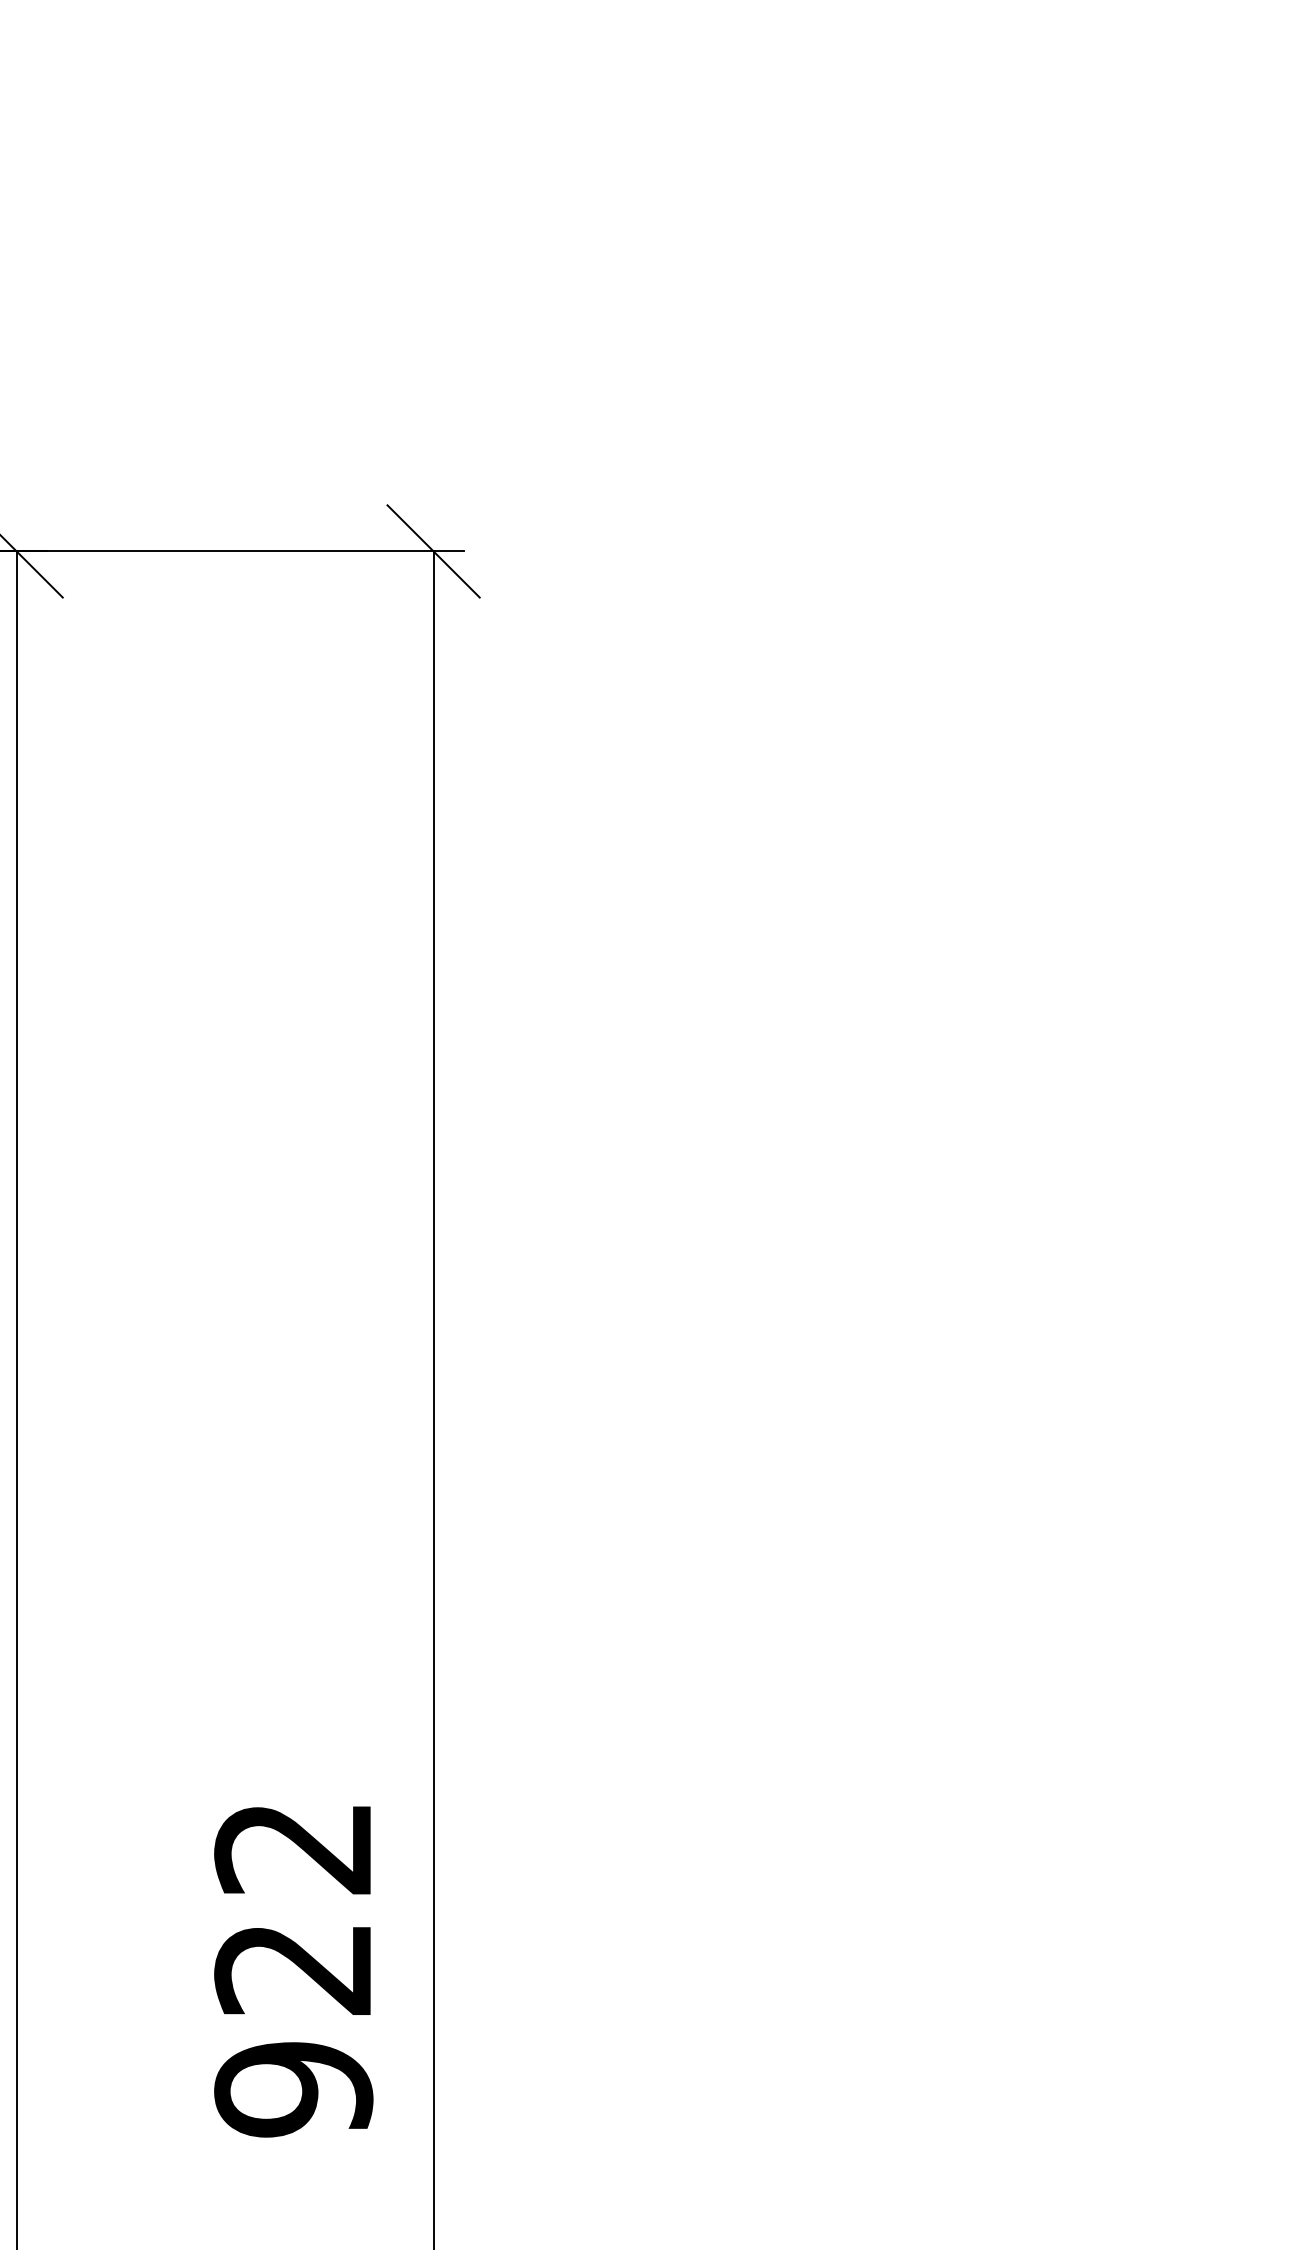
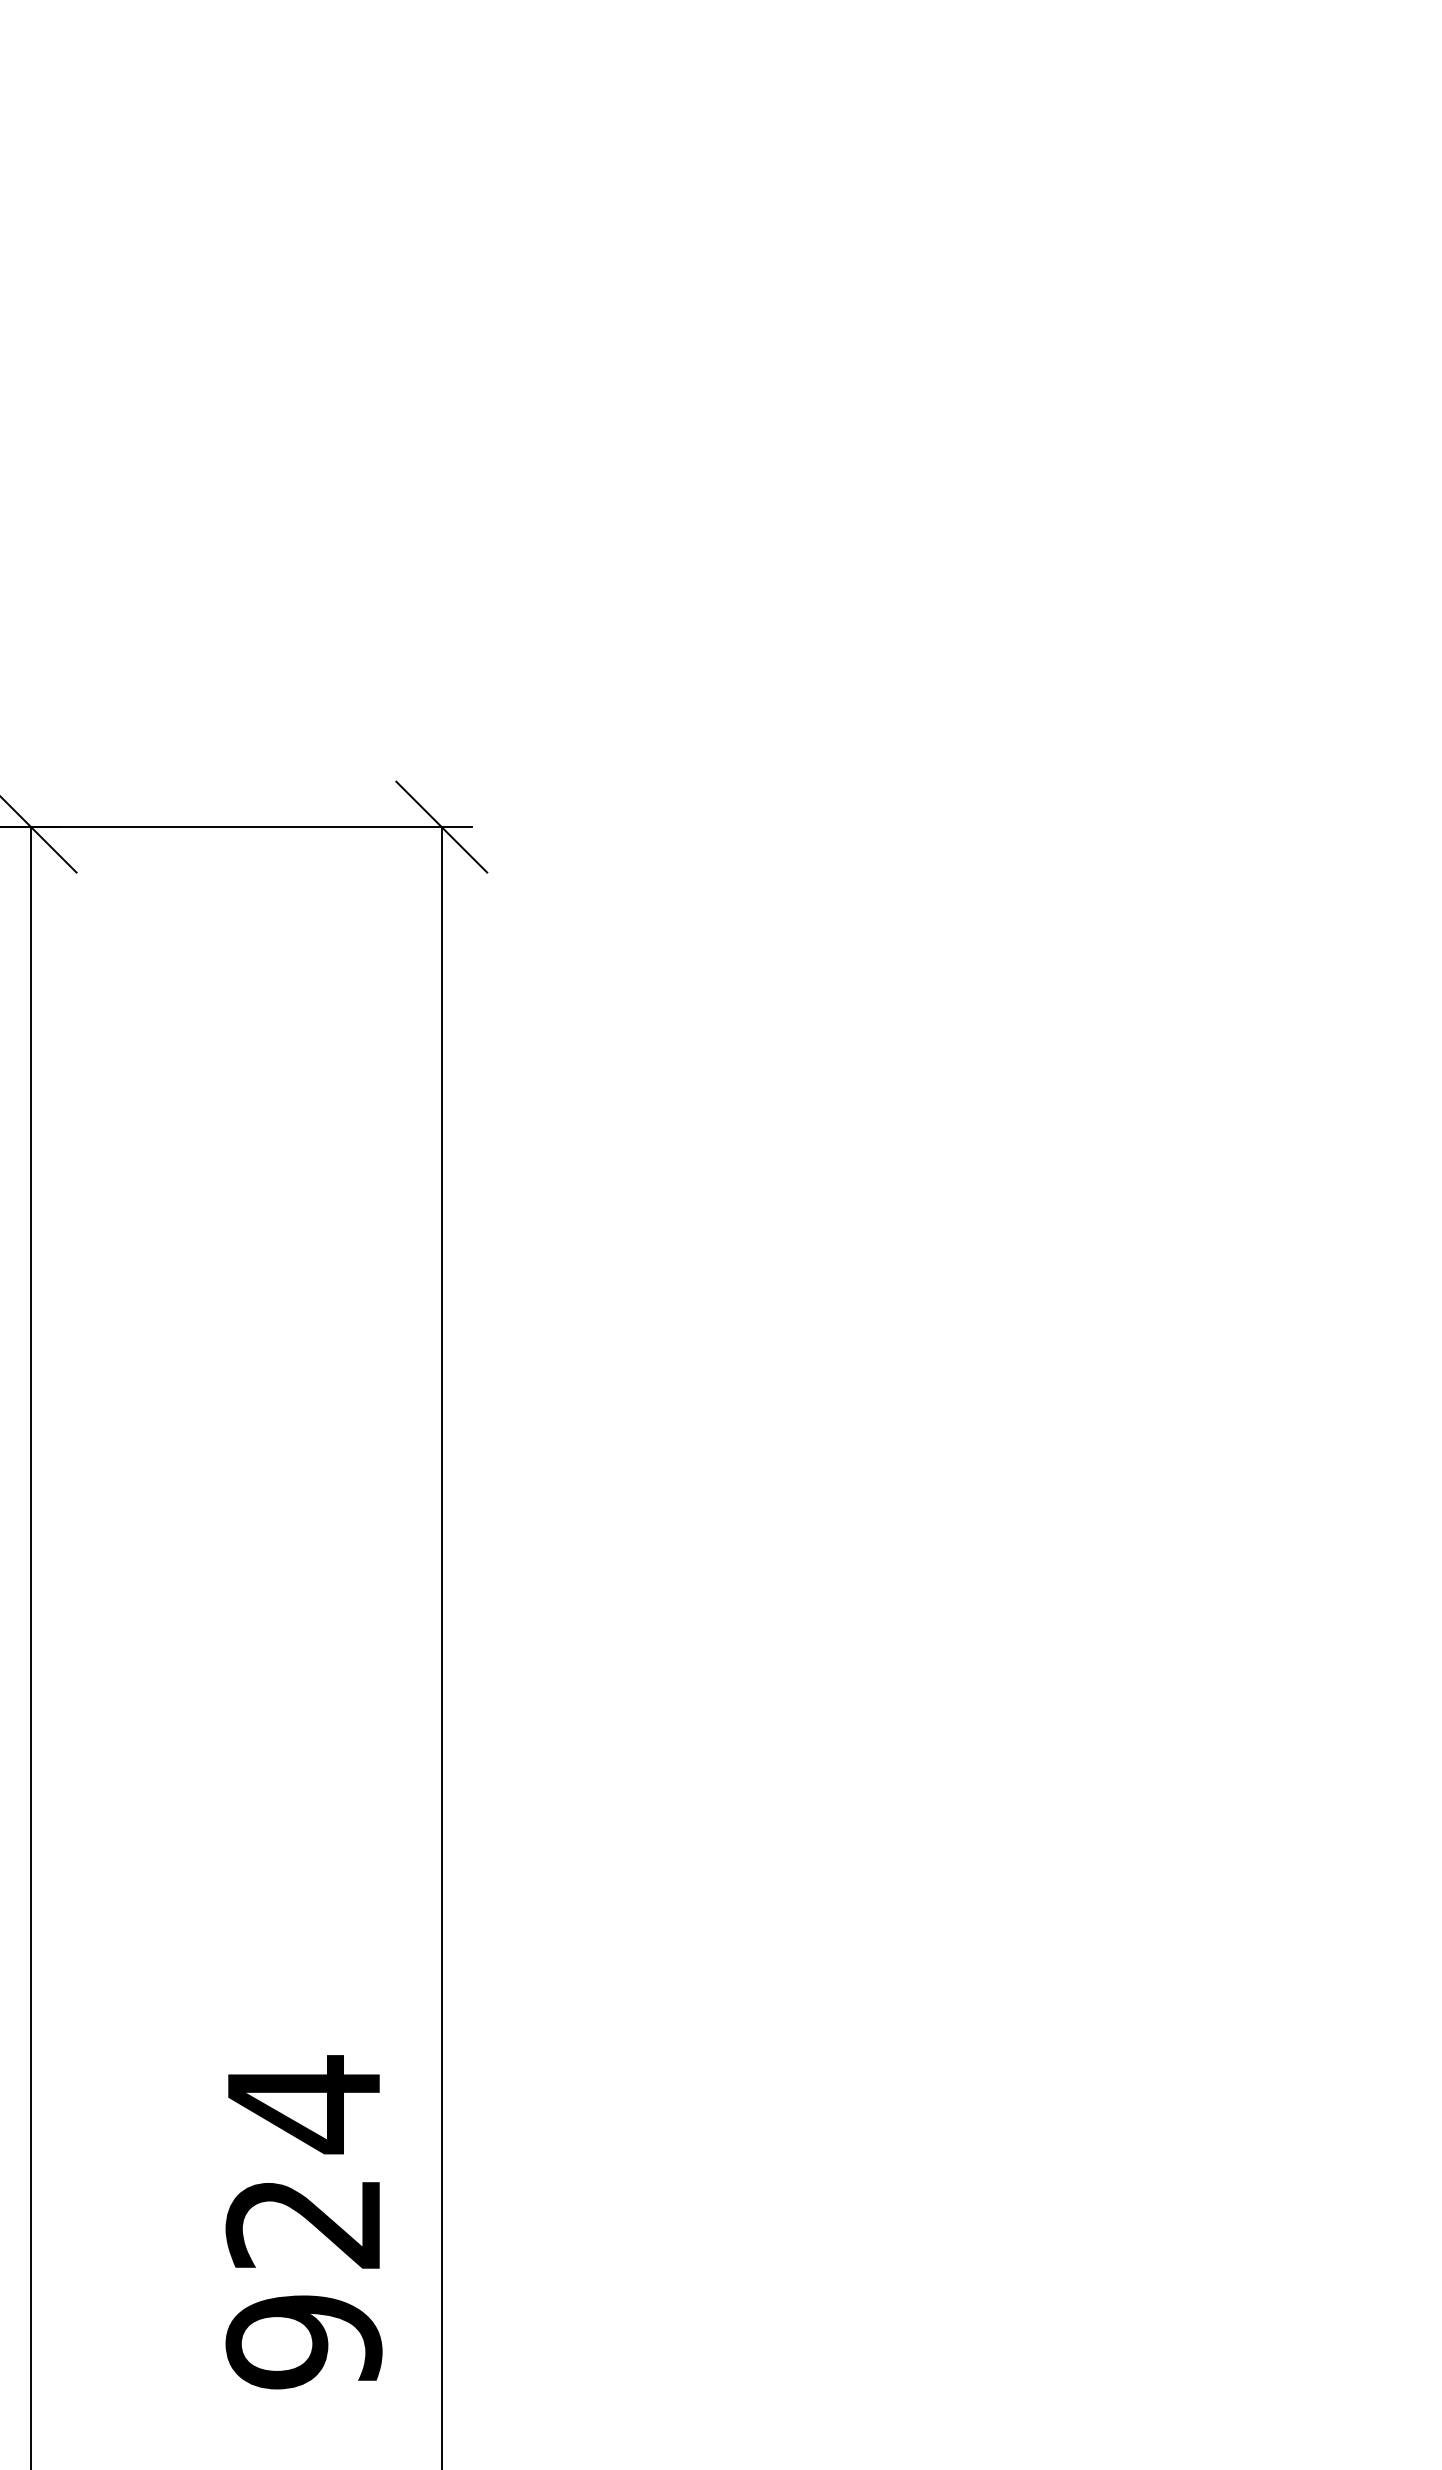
text: (292, 1848) -> (302, 2104), 922 -> 924

